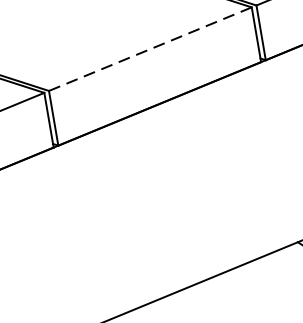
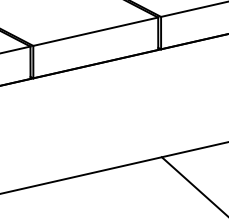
line: (149, 48) -> (95, 31), dashed -> solid

